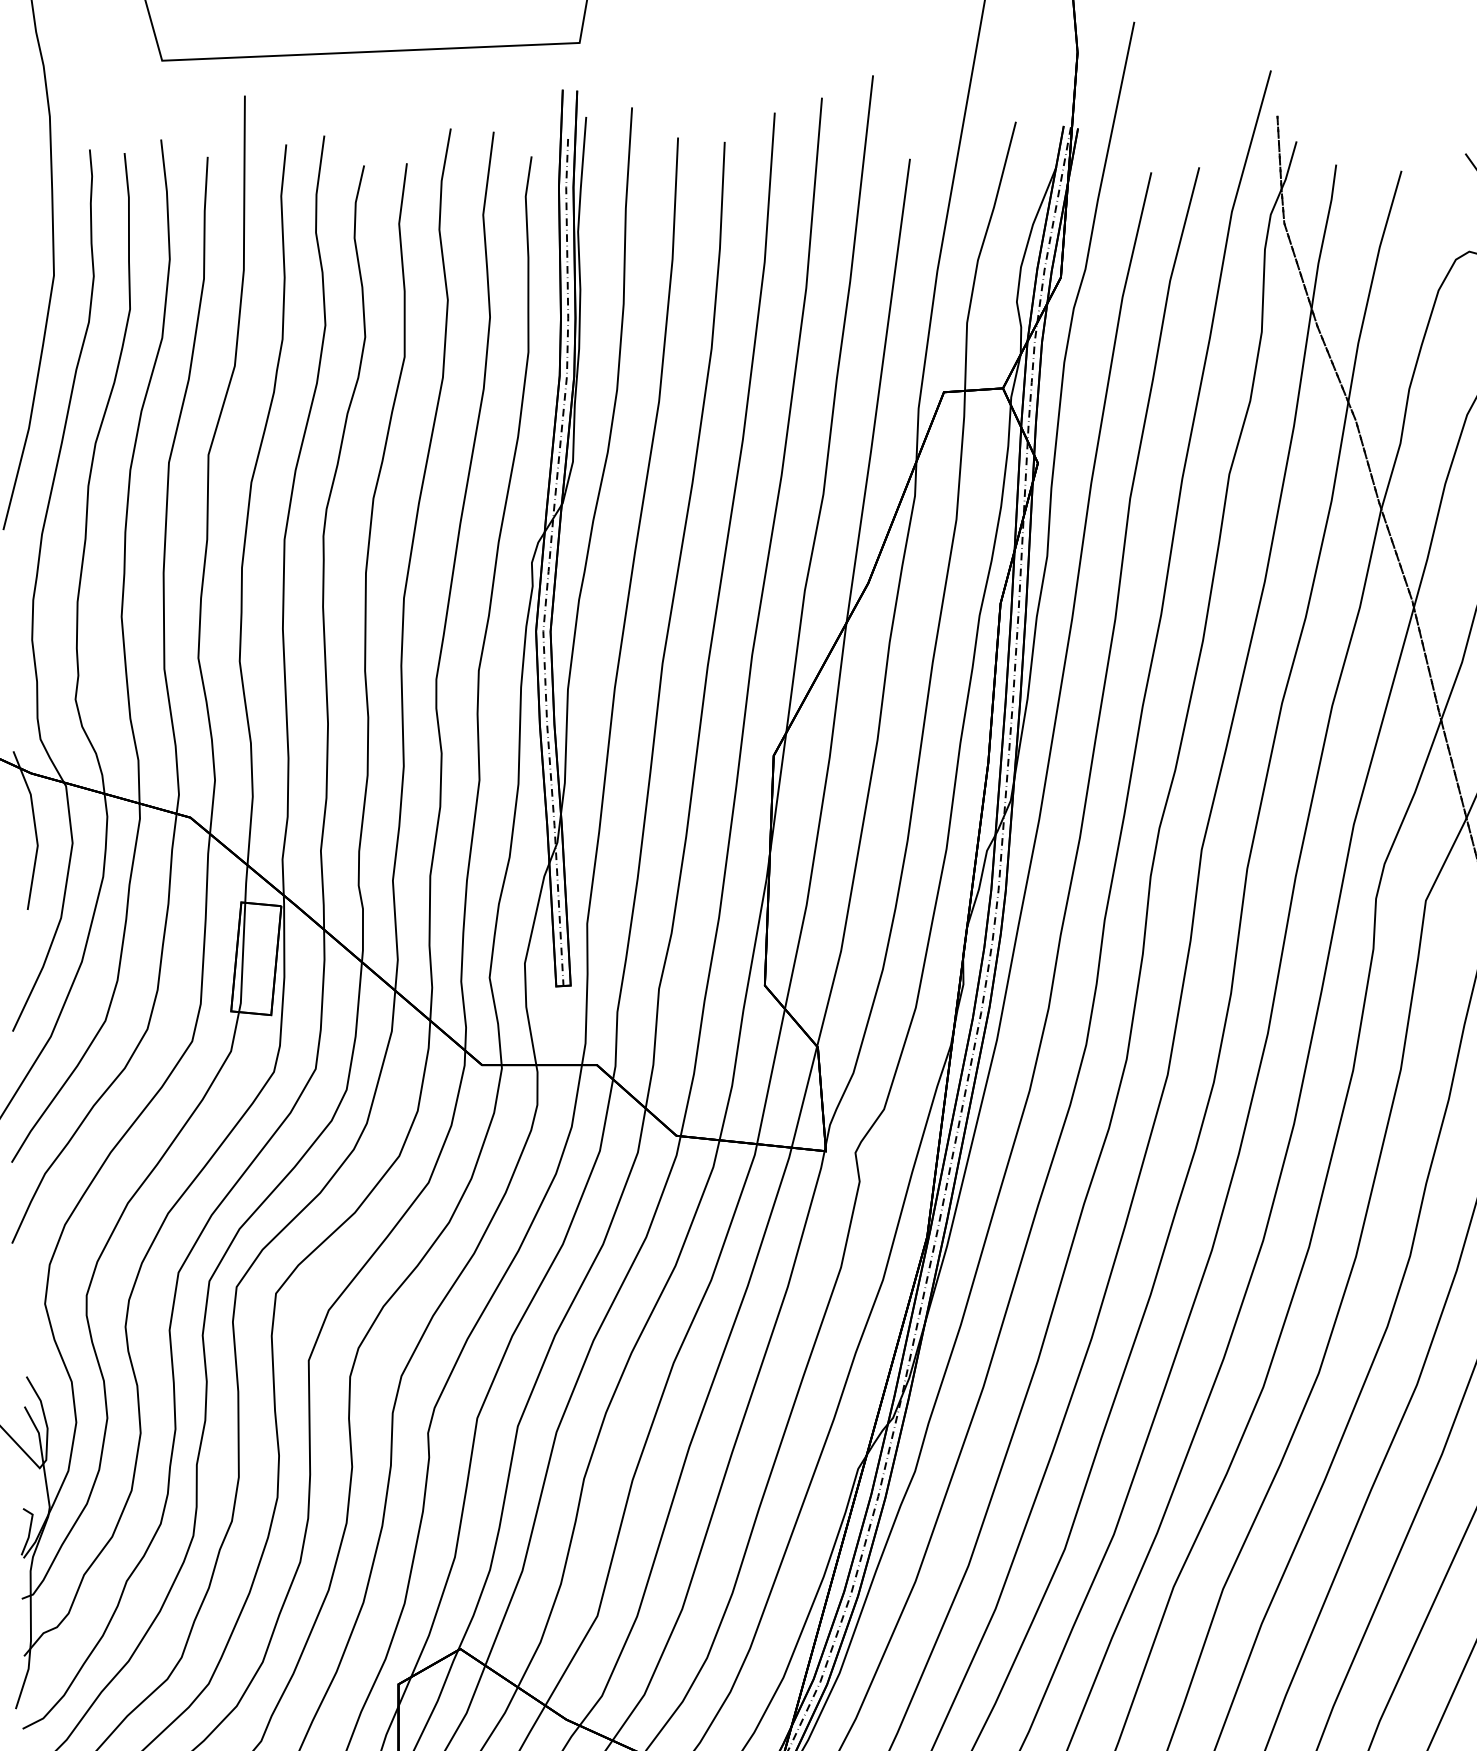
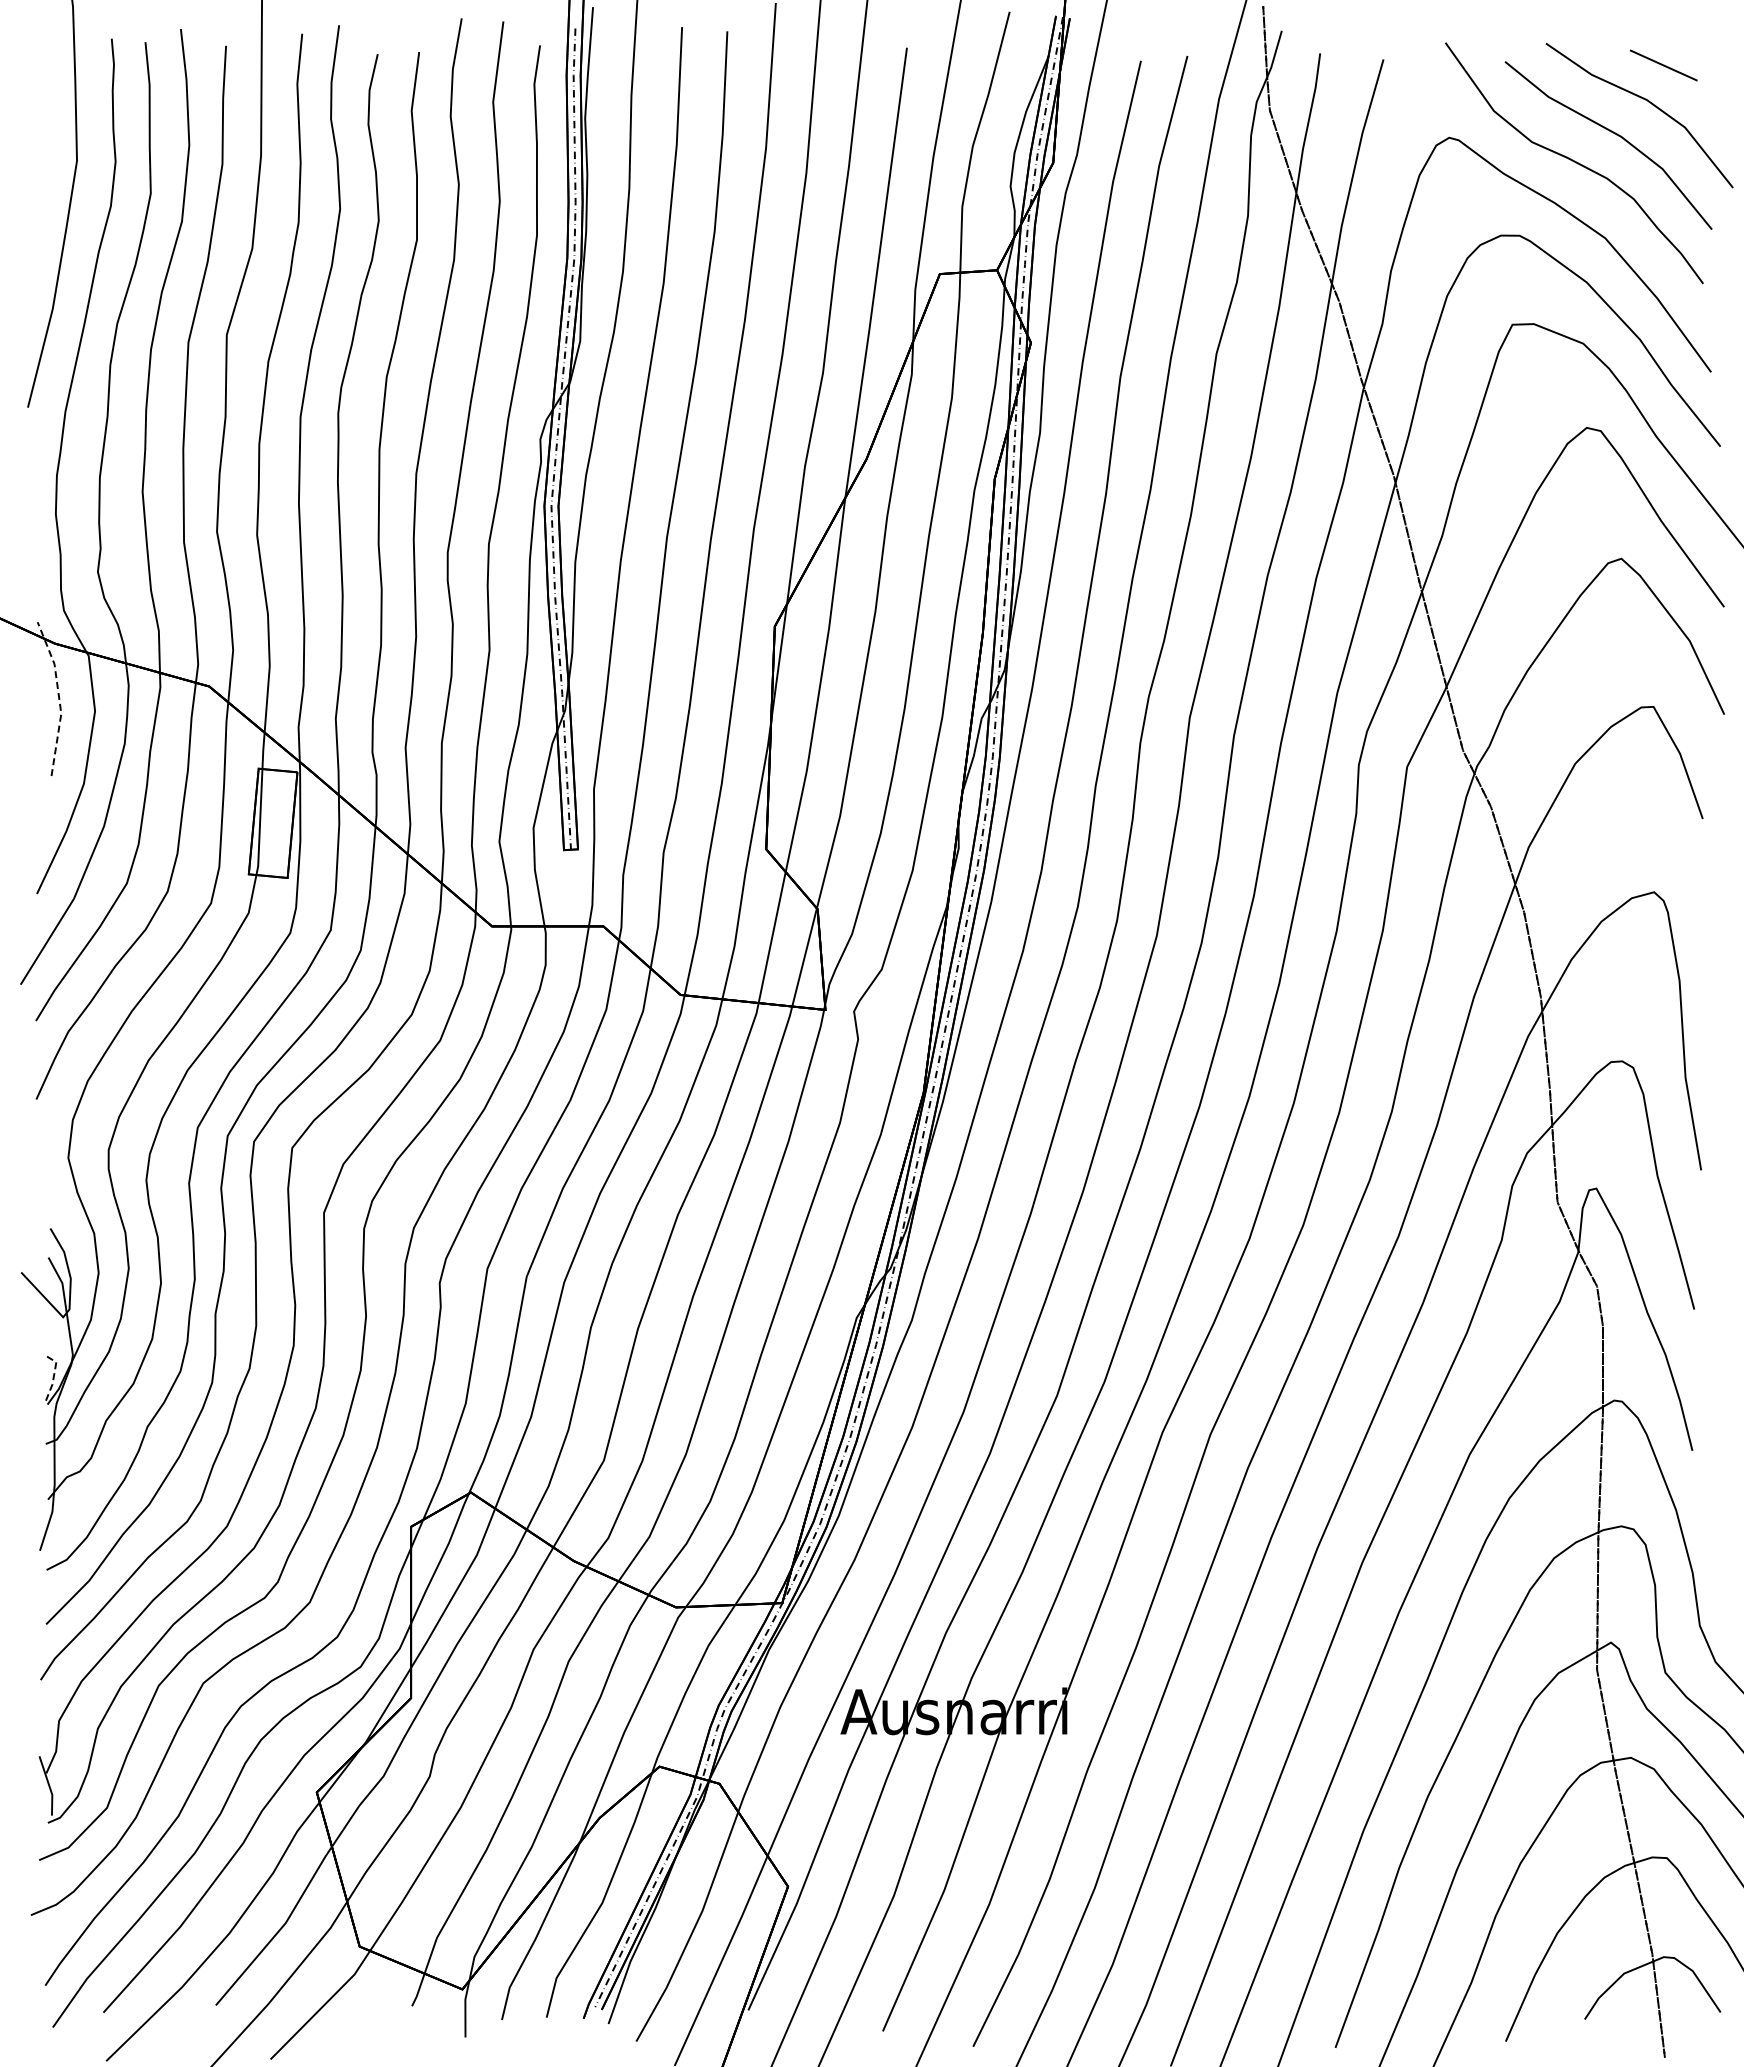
line: (35, 828) -> (59, 697), solid -> dashed
line: (29, 1530) -> (53, 1377), solid -> dashed

